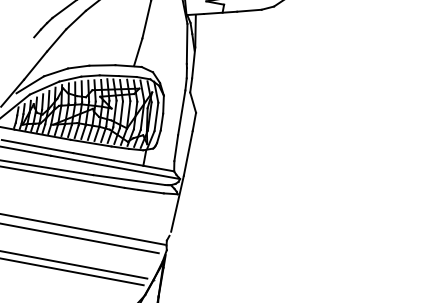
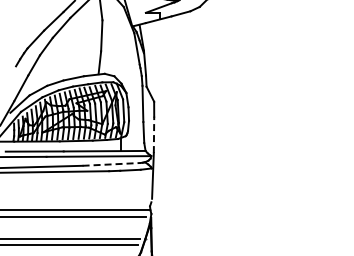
line: (188, 153) -> (154, 134), solid -> dashed
line: (130, 180) -> (112, 164), solid -> dashed

